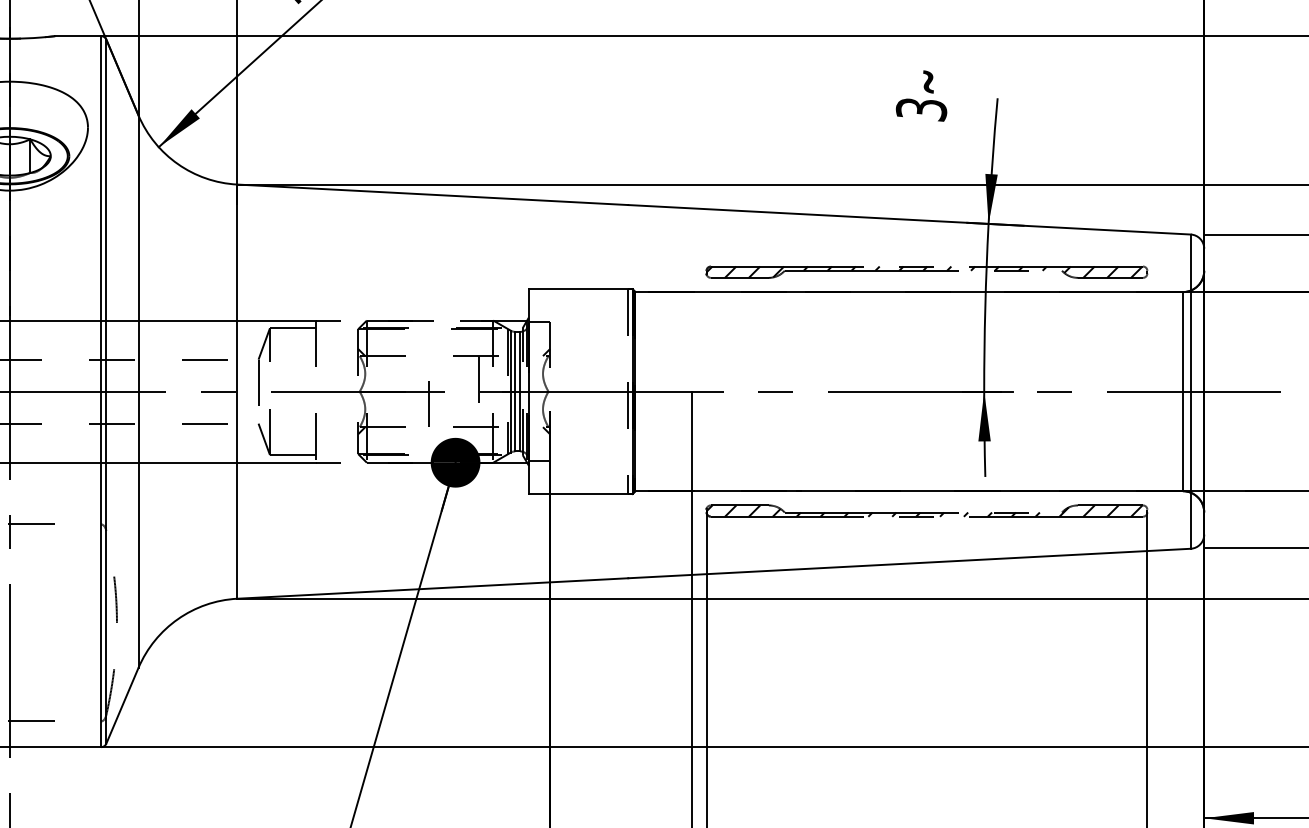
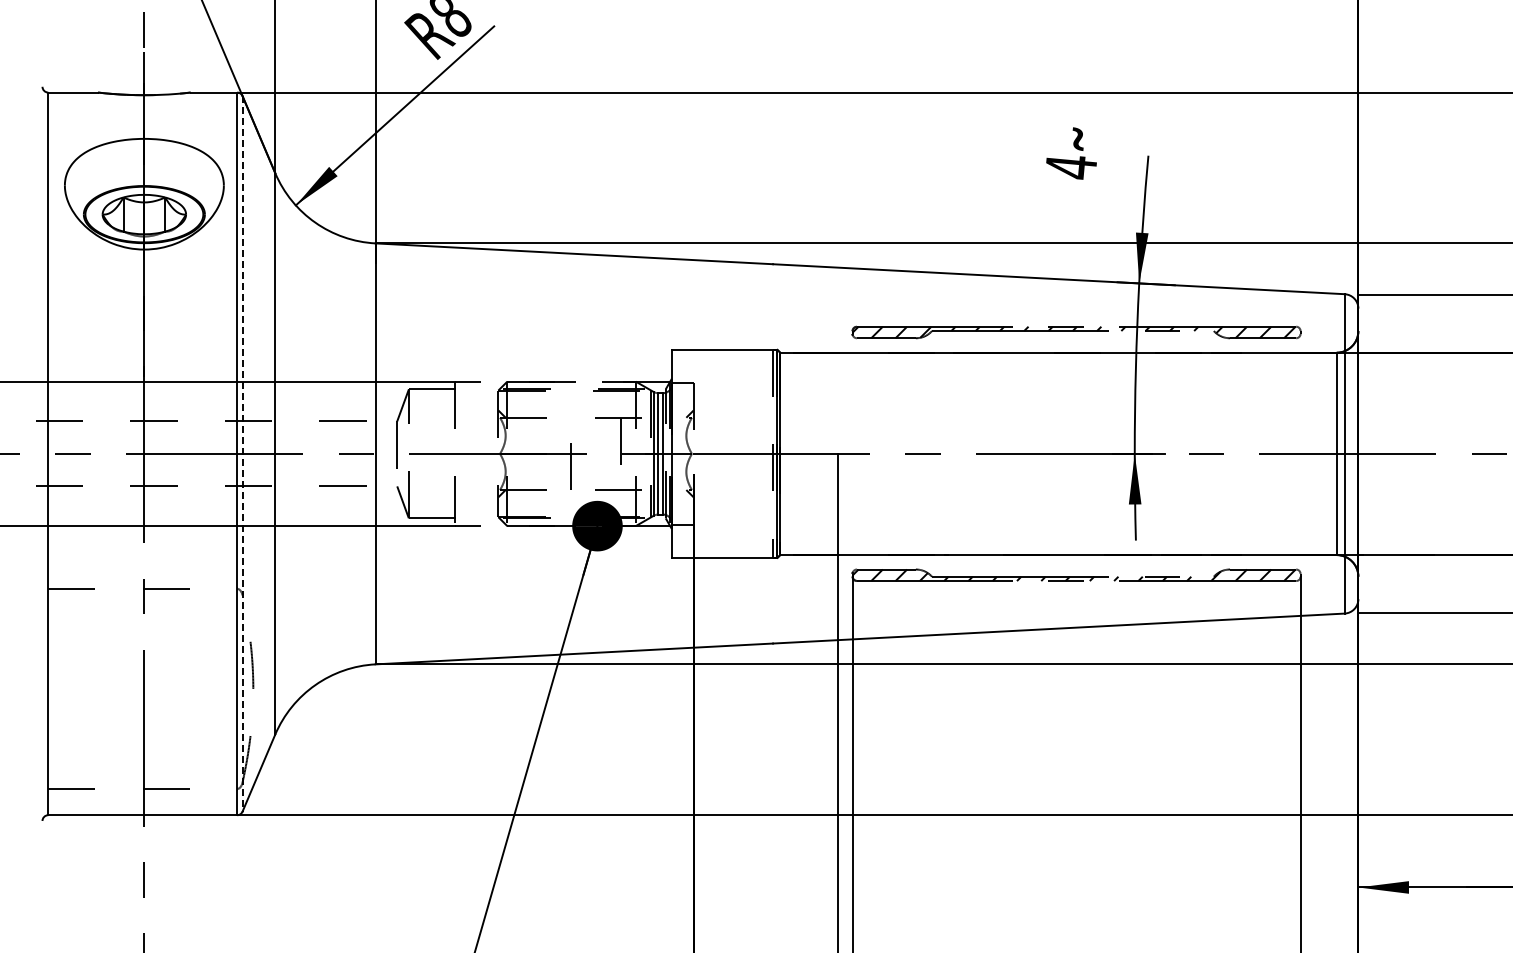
text: (921, 109) -> (1071, 167), 3 -> 4
line: (106, 391) -> (242, 453), solid -> dashed

